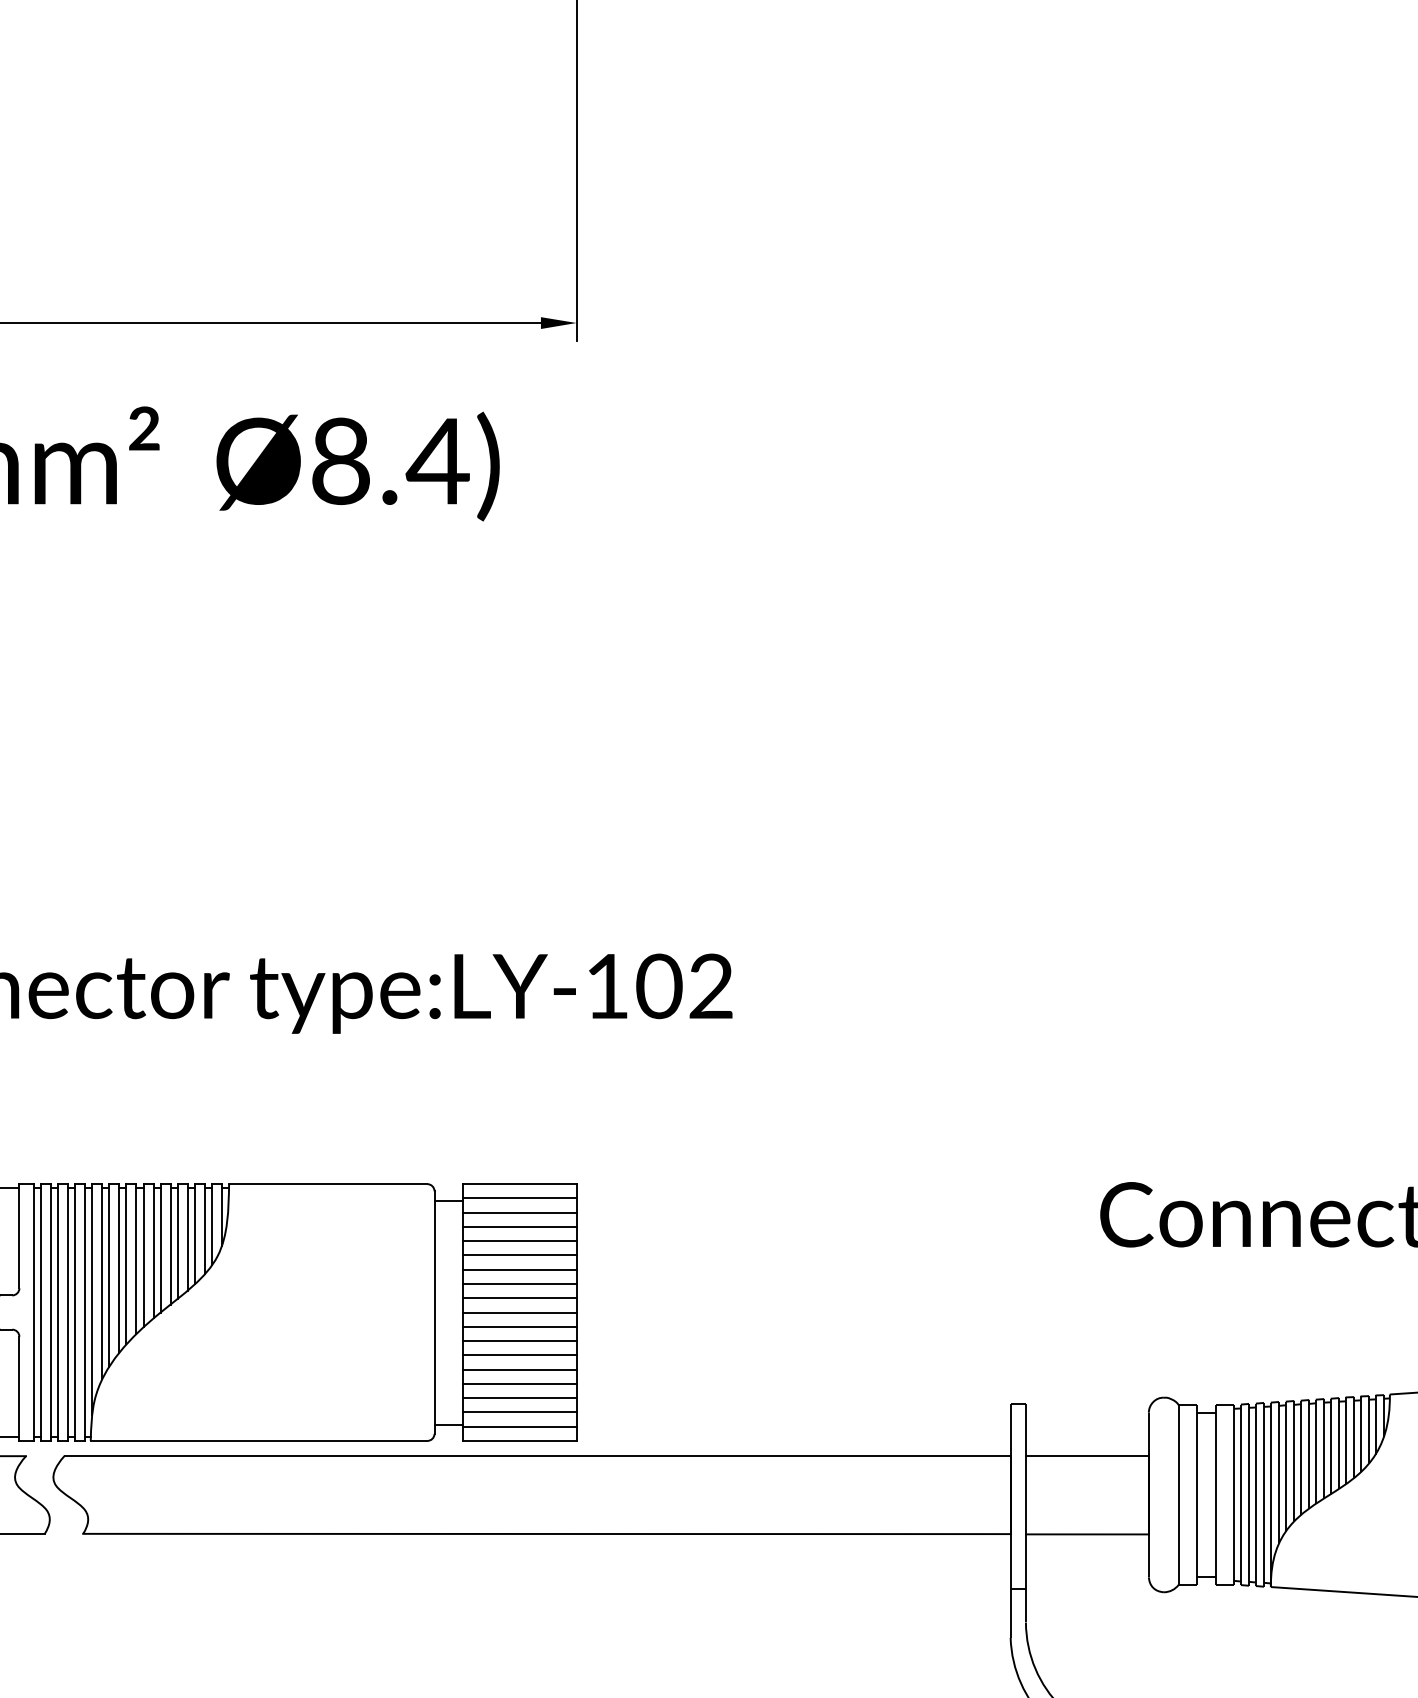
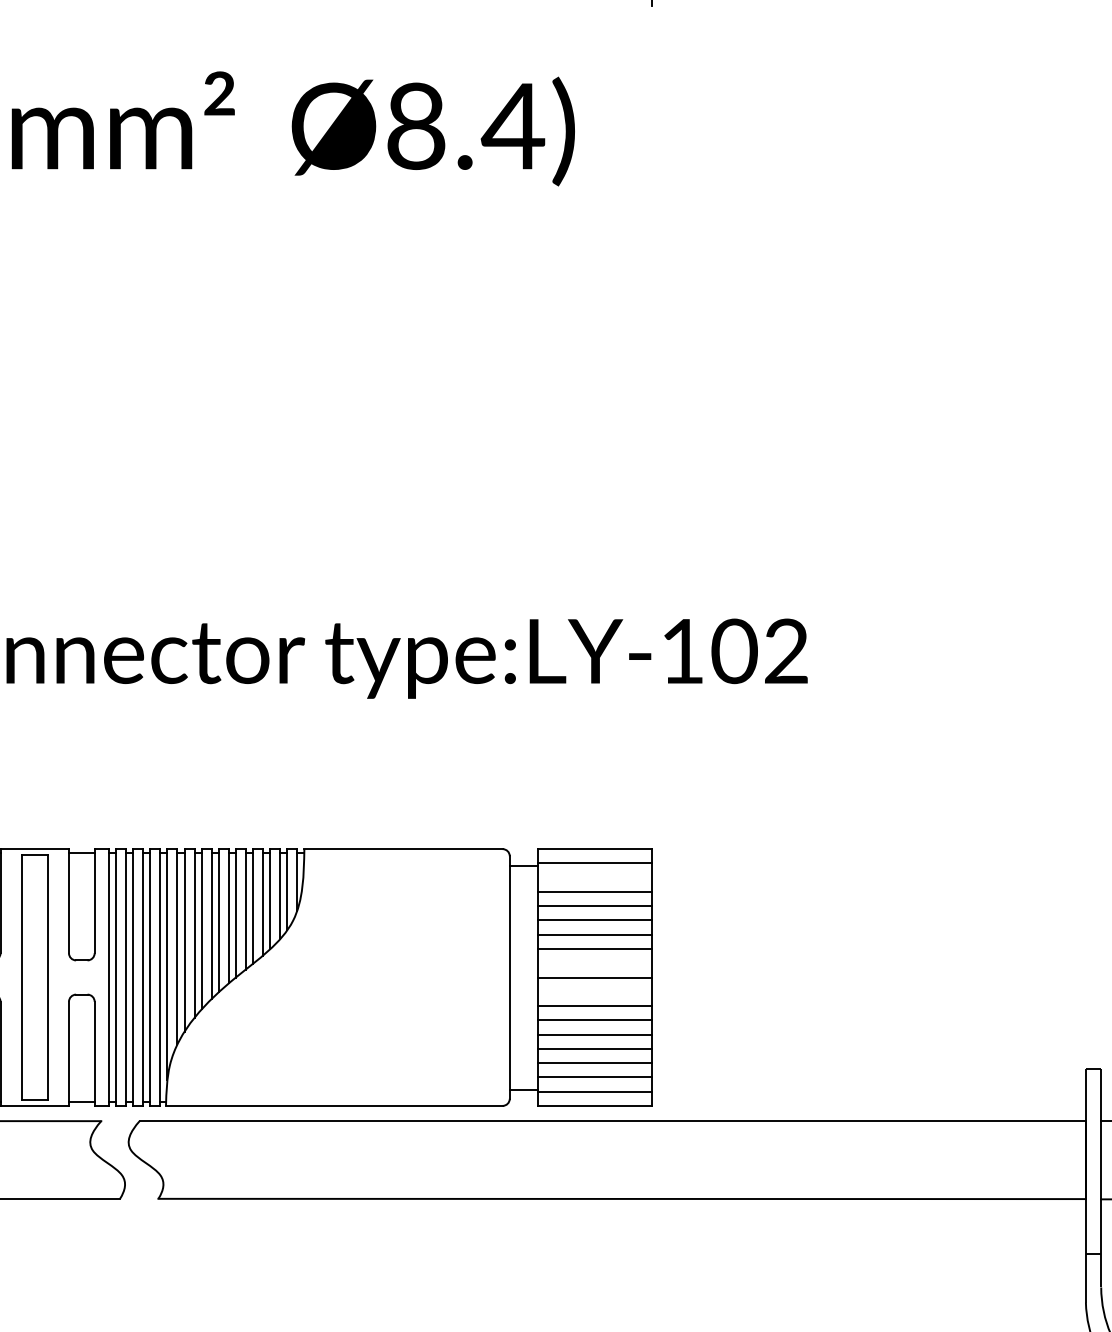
line: (520, 1212) -> (595, 877), removed
line: (520, 1298) -> (595, 963), removed
line: (520, 1326) -> (595, 991), removed

